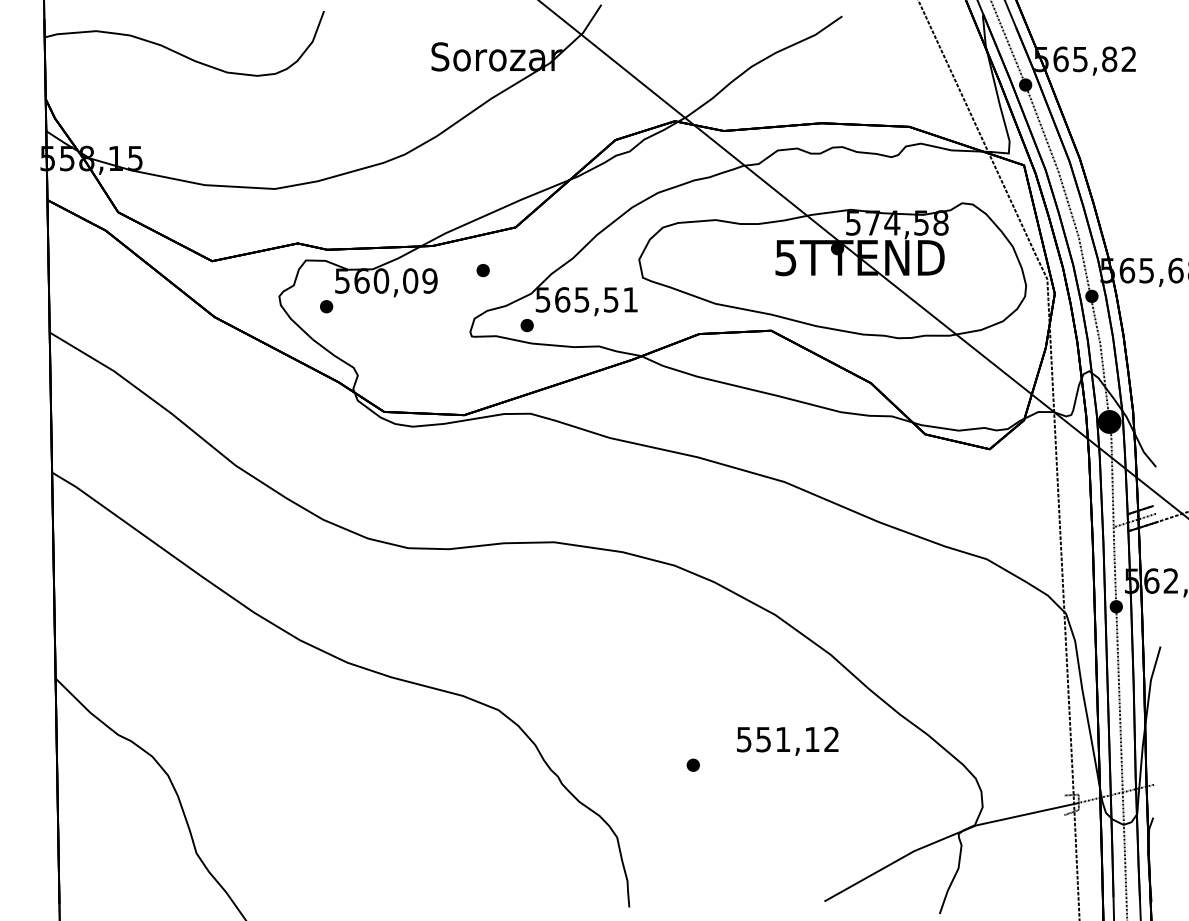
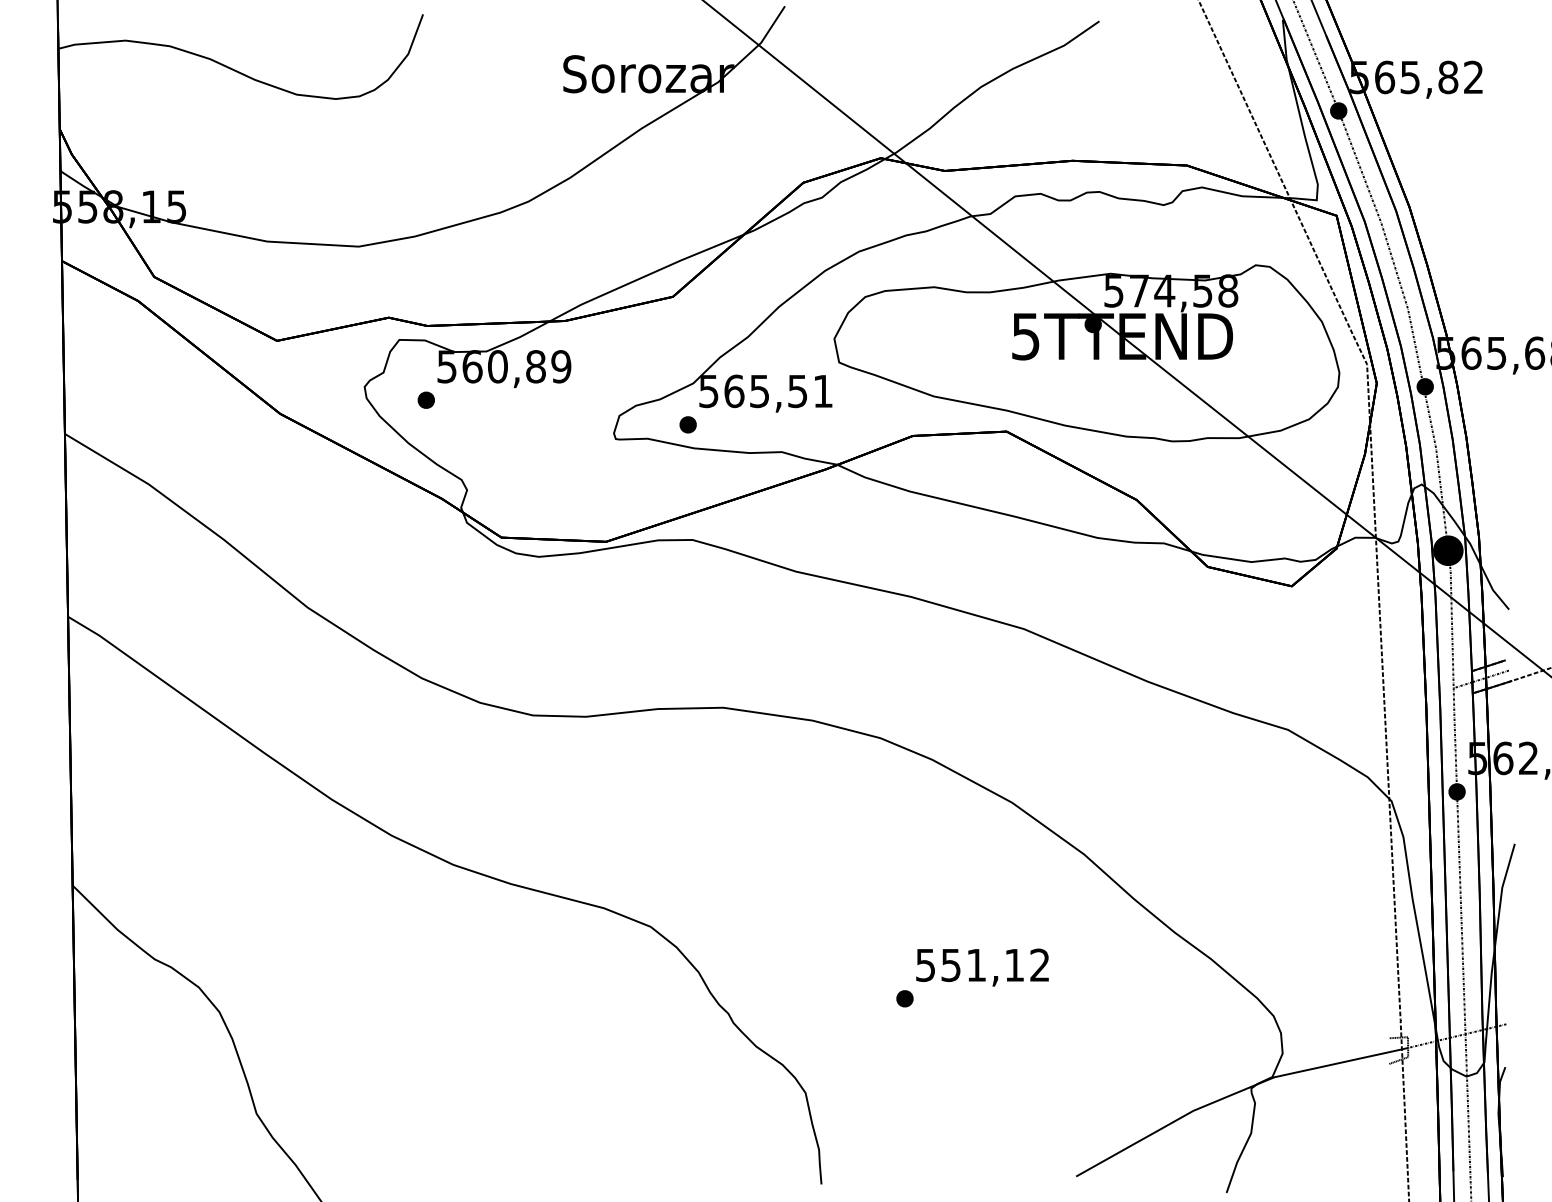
part: (482, 270) -> (629, 353), removed
text: (410, 280) -> (535, 366), 560,09 -> 560,89
text: (787, 740) -> (982, 966), moved

